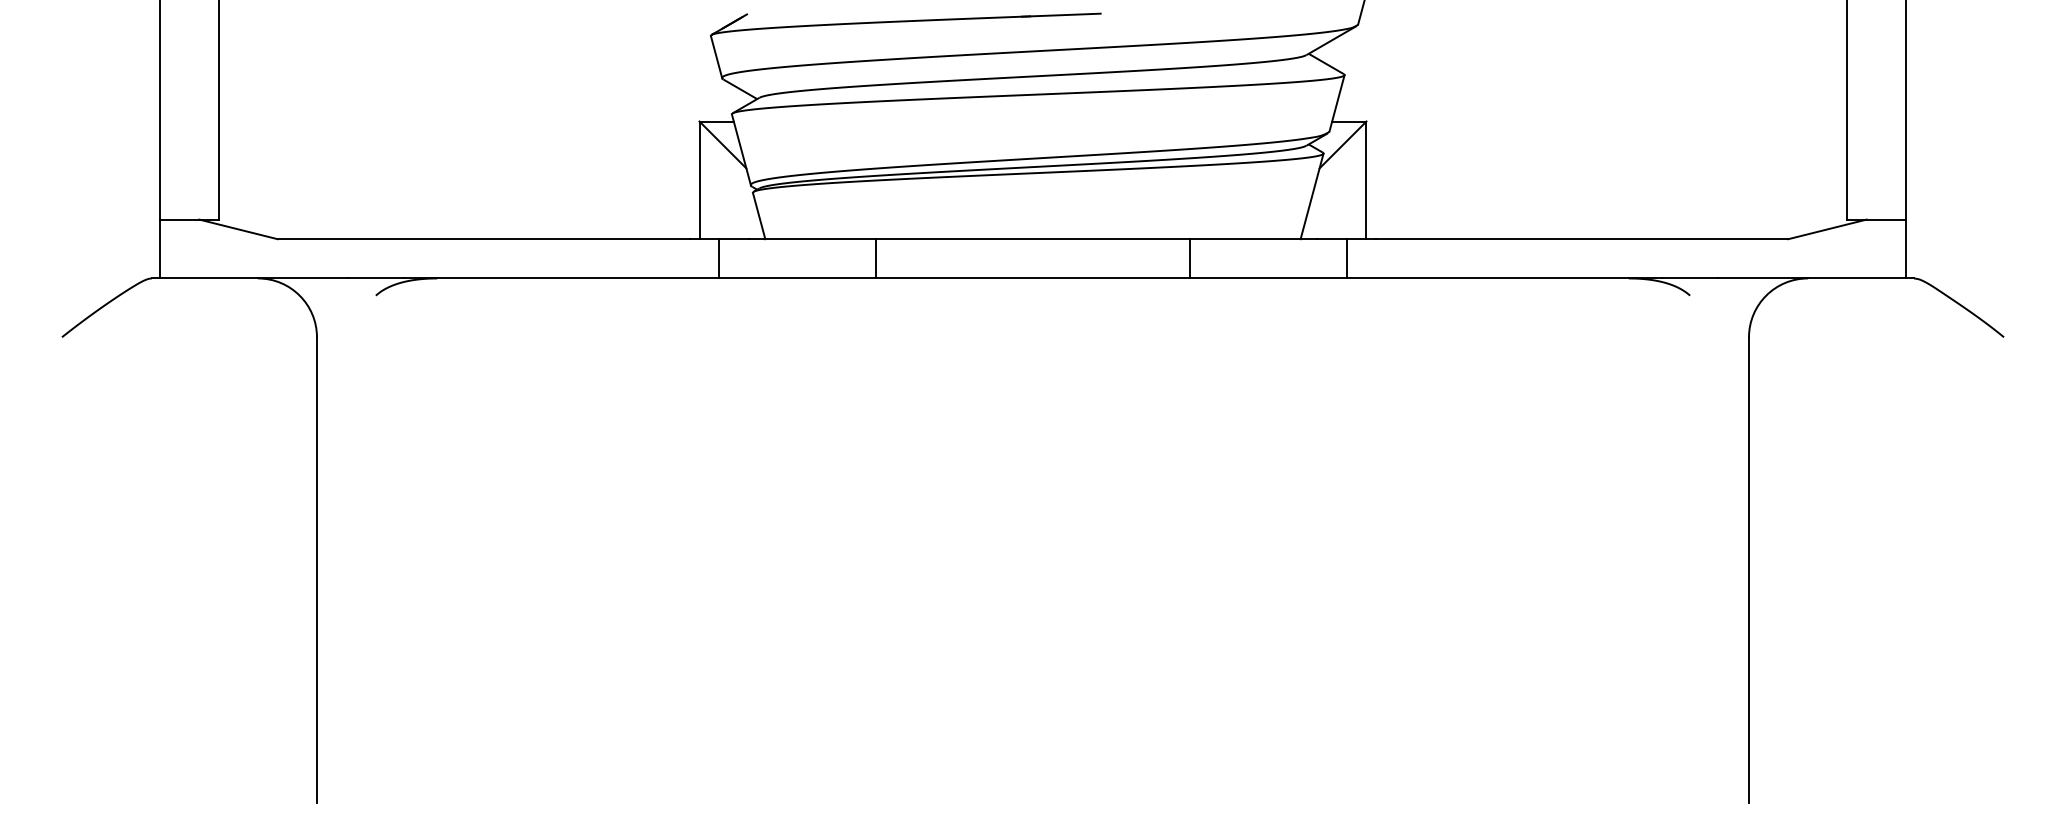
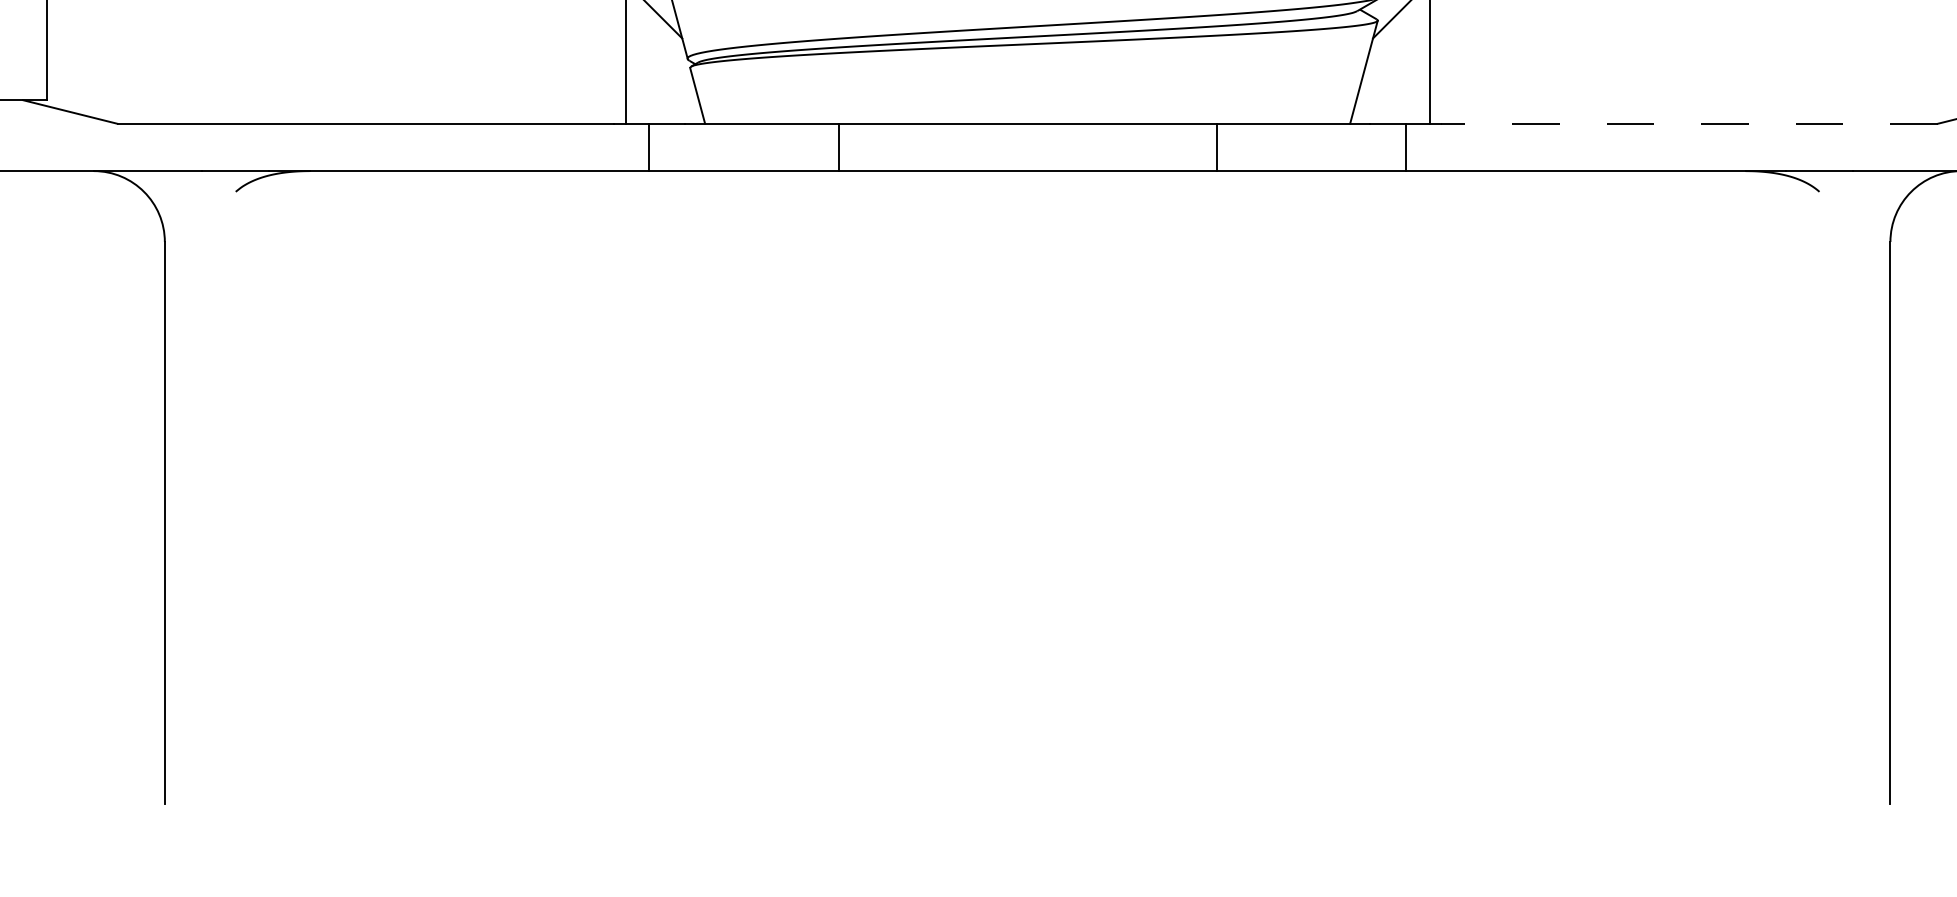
line: (1582, 239) -> (1689, 124), solid -> dashed

